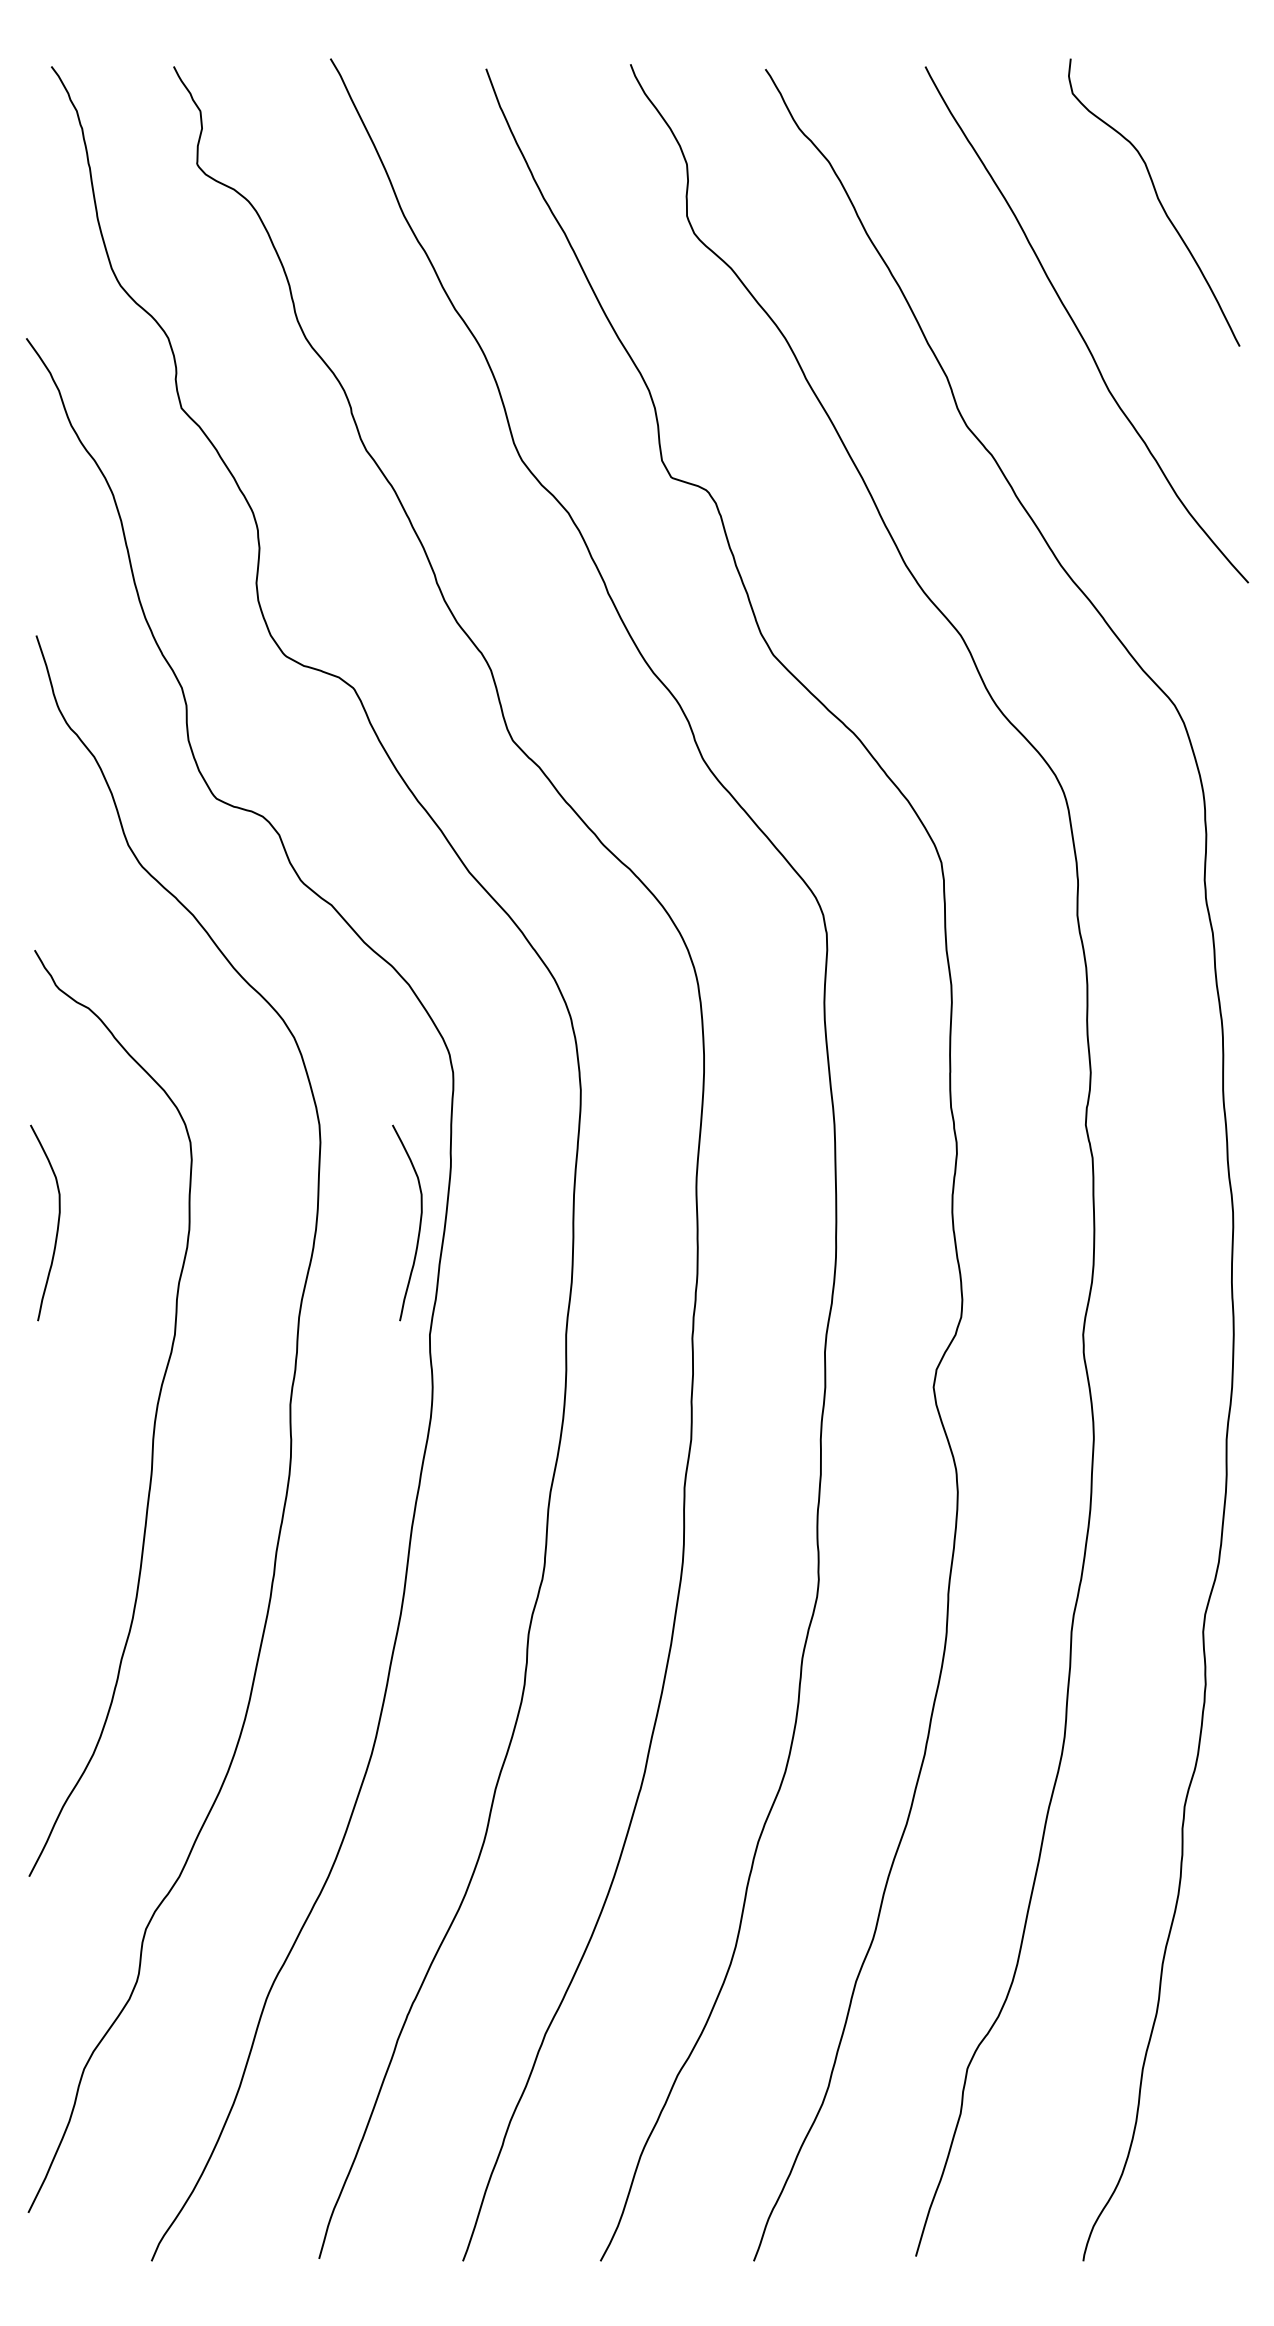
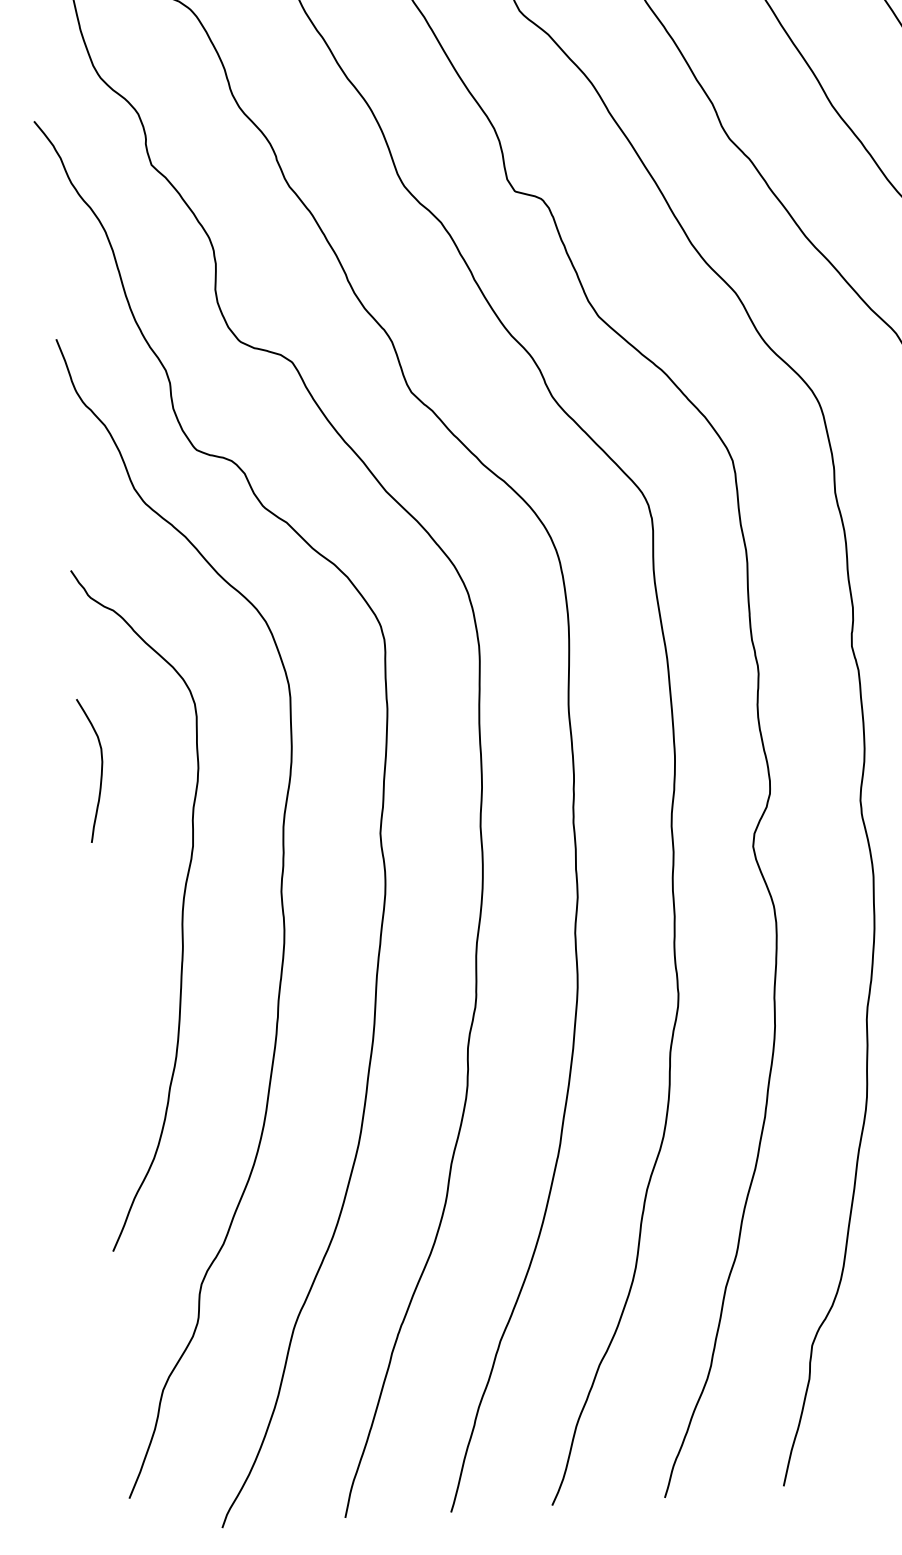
curve: (419, 1222) -> (367, 751), removed

